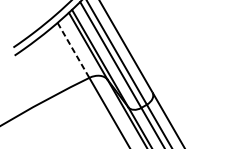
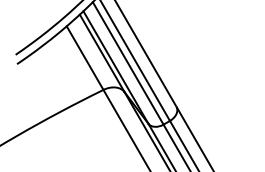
line: (73, 50) -> (85, 58), dashed -> solid

